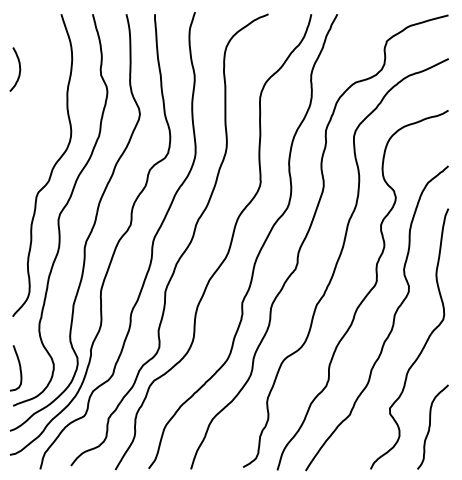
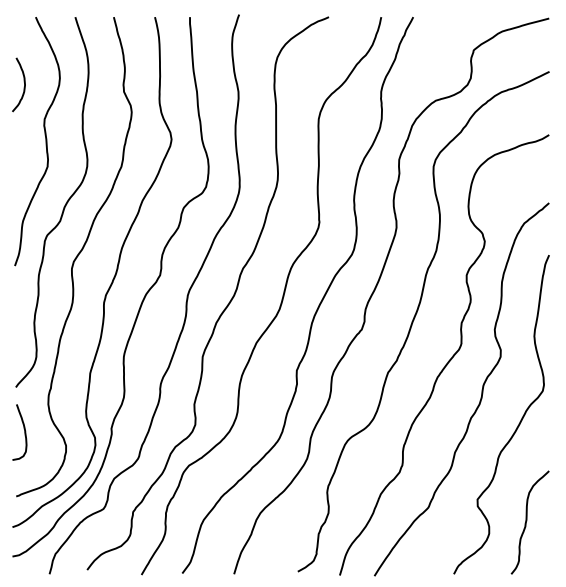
curve: (36, 115) -> (45, 141), added
curve: (19, 368) -> (24, 432), moved

